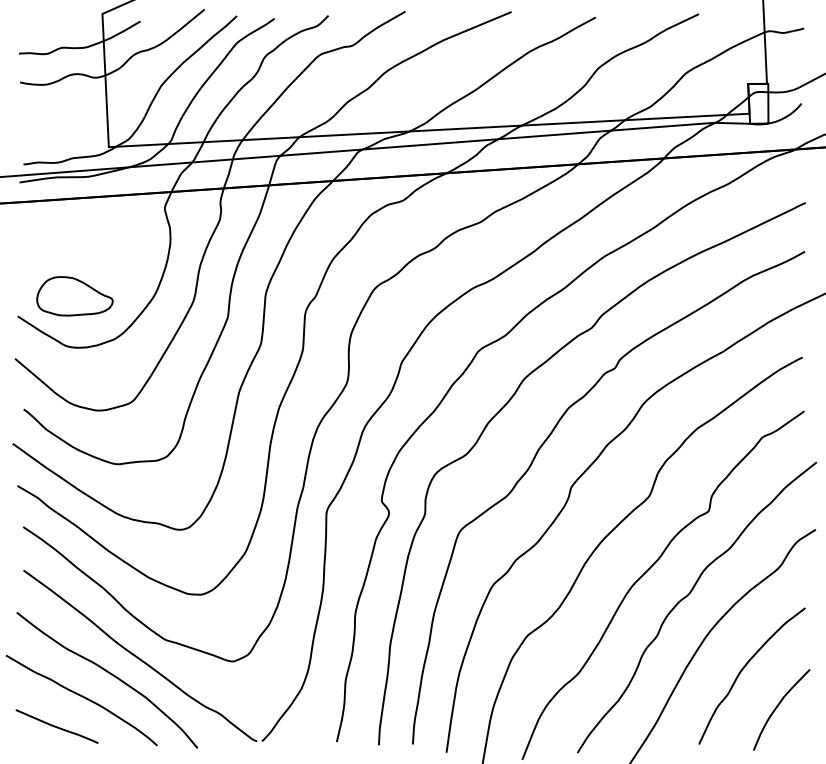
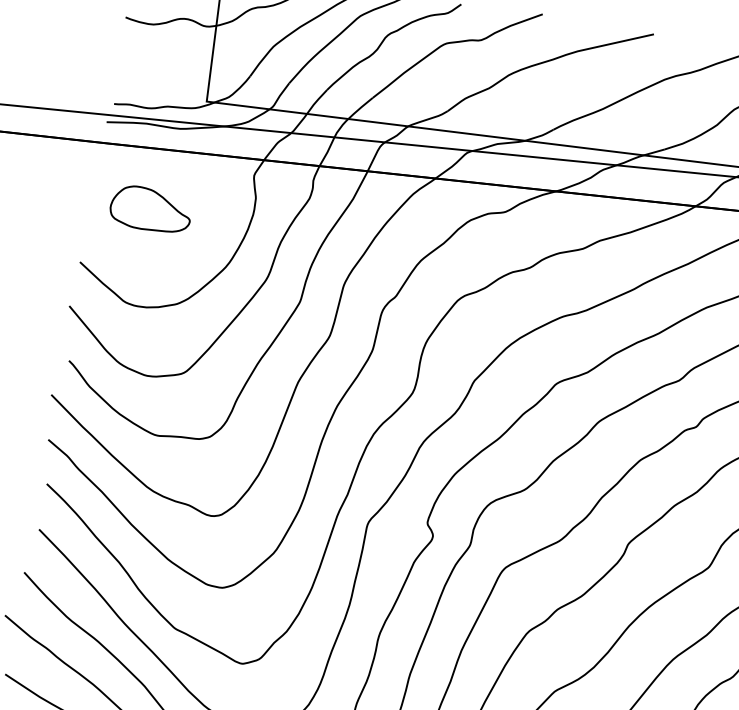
part: (74, 296) -> (150, 209), moved

